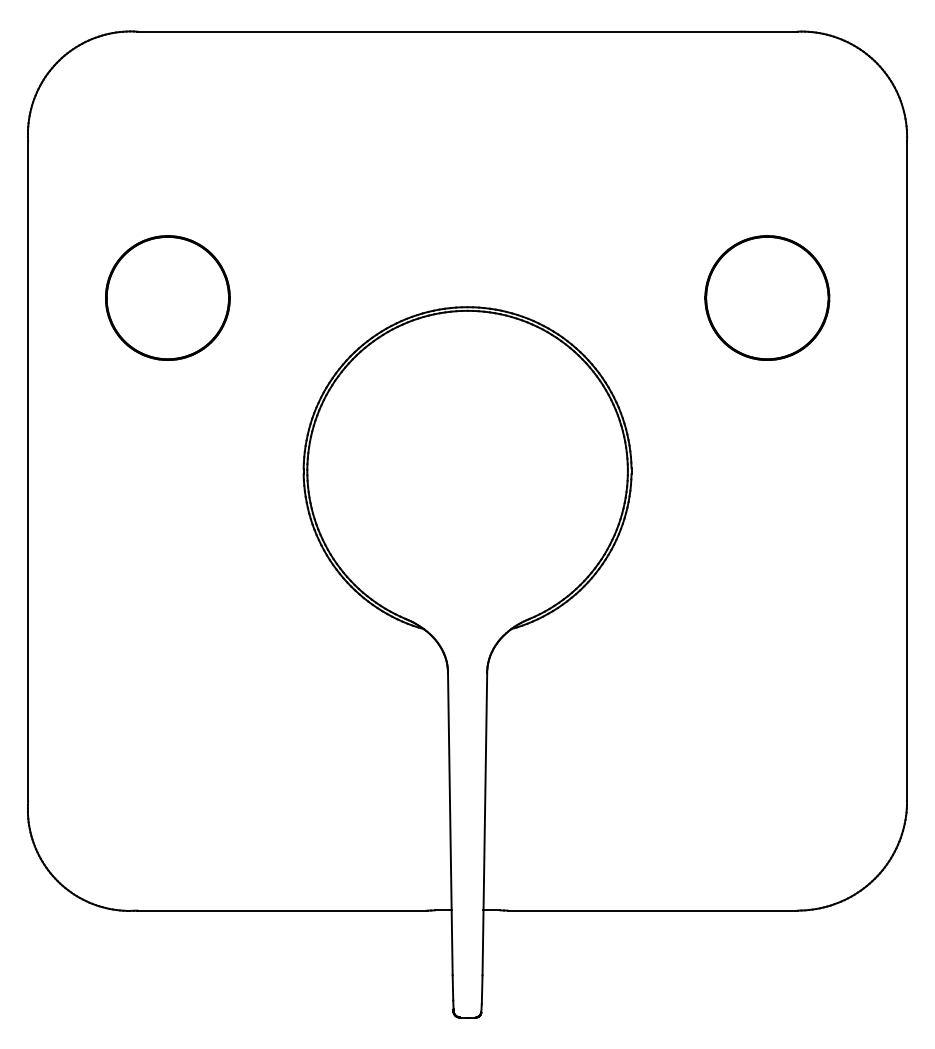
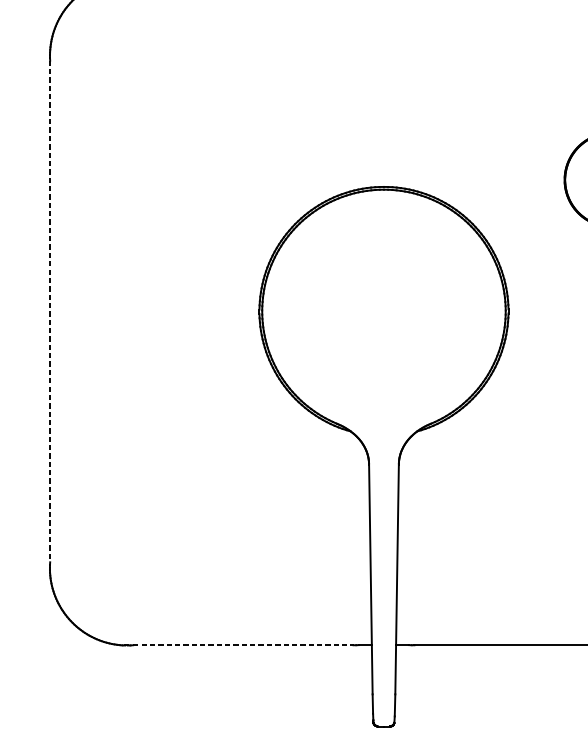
part: (167, 297) -> (156, 179), removed
line: (28, 471) -> (50, 311), solid -> dashed
line: (282, 910) -> (243, 645), solid -> dashed

